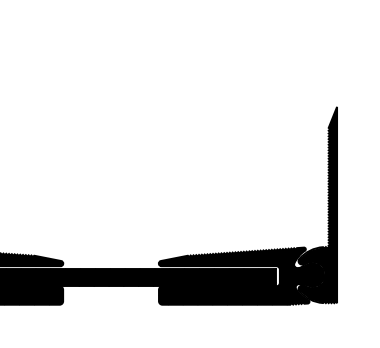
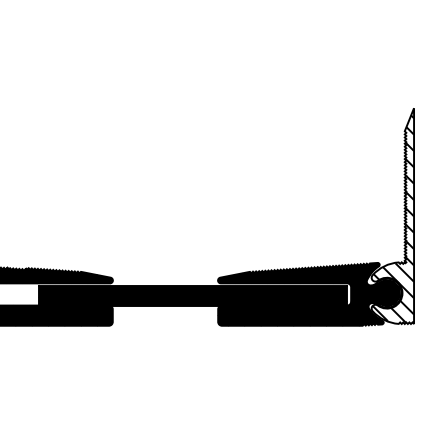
fill: (317, 205) -> (392, 216), removed

